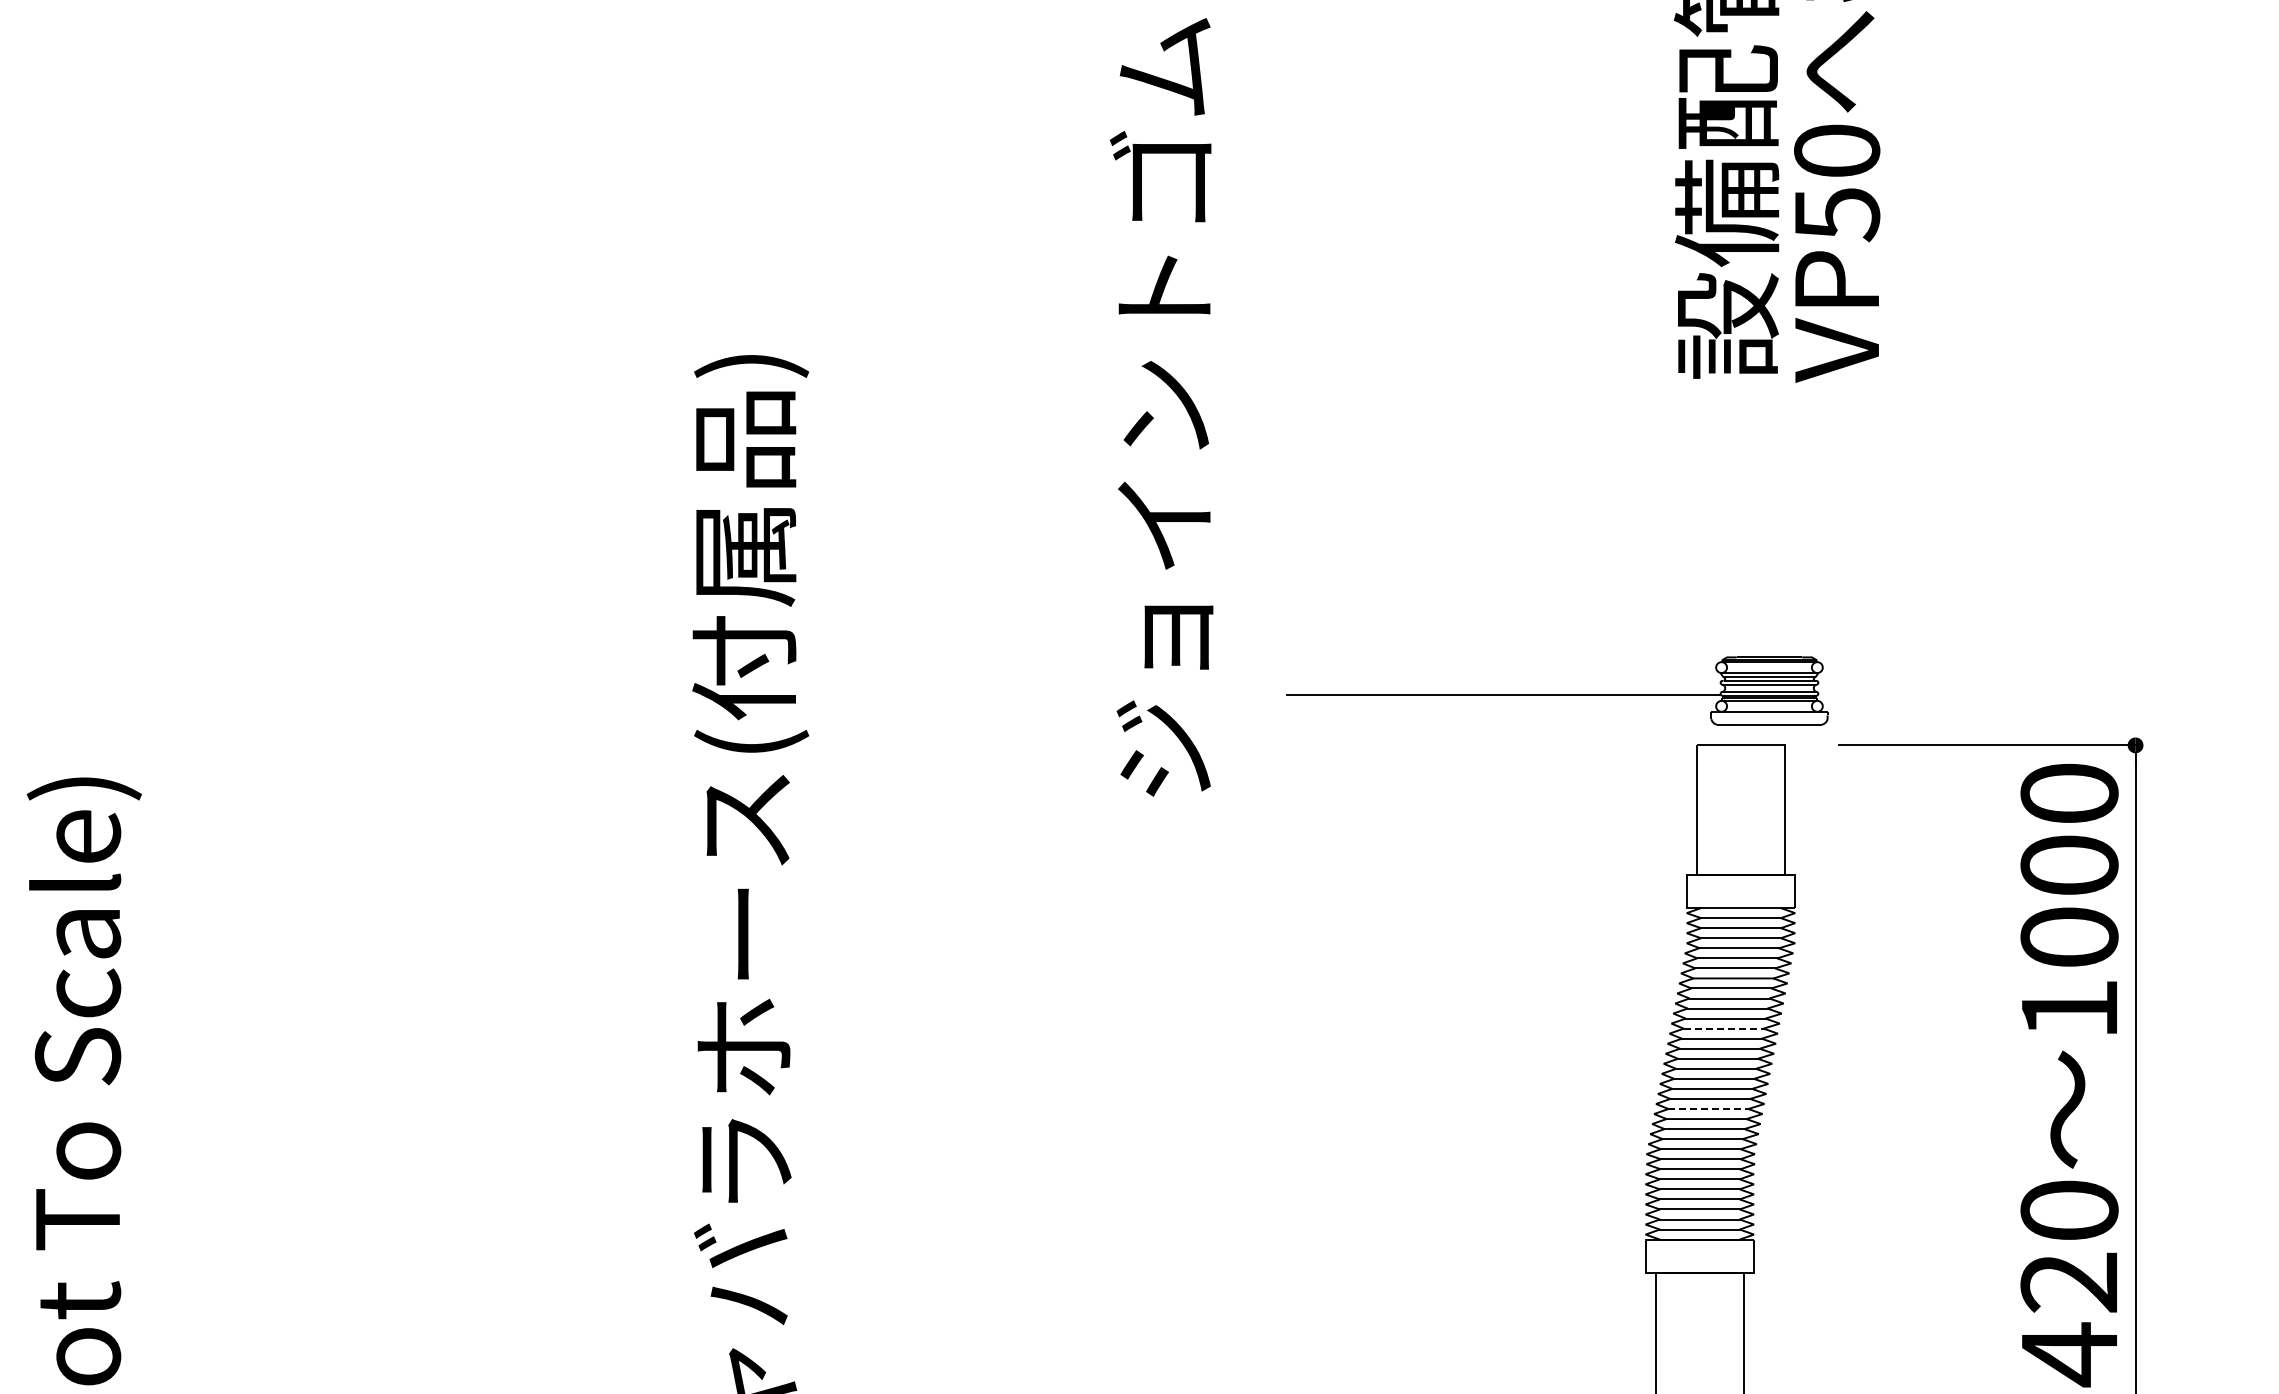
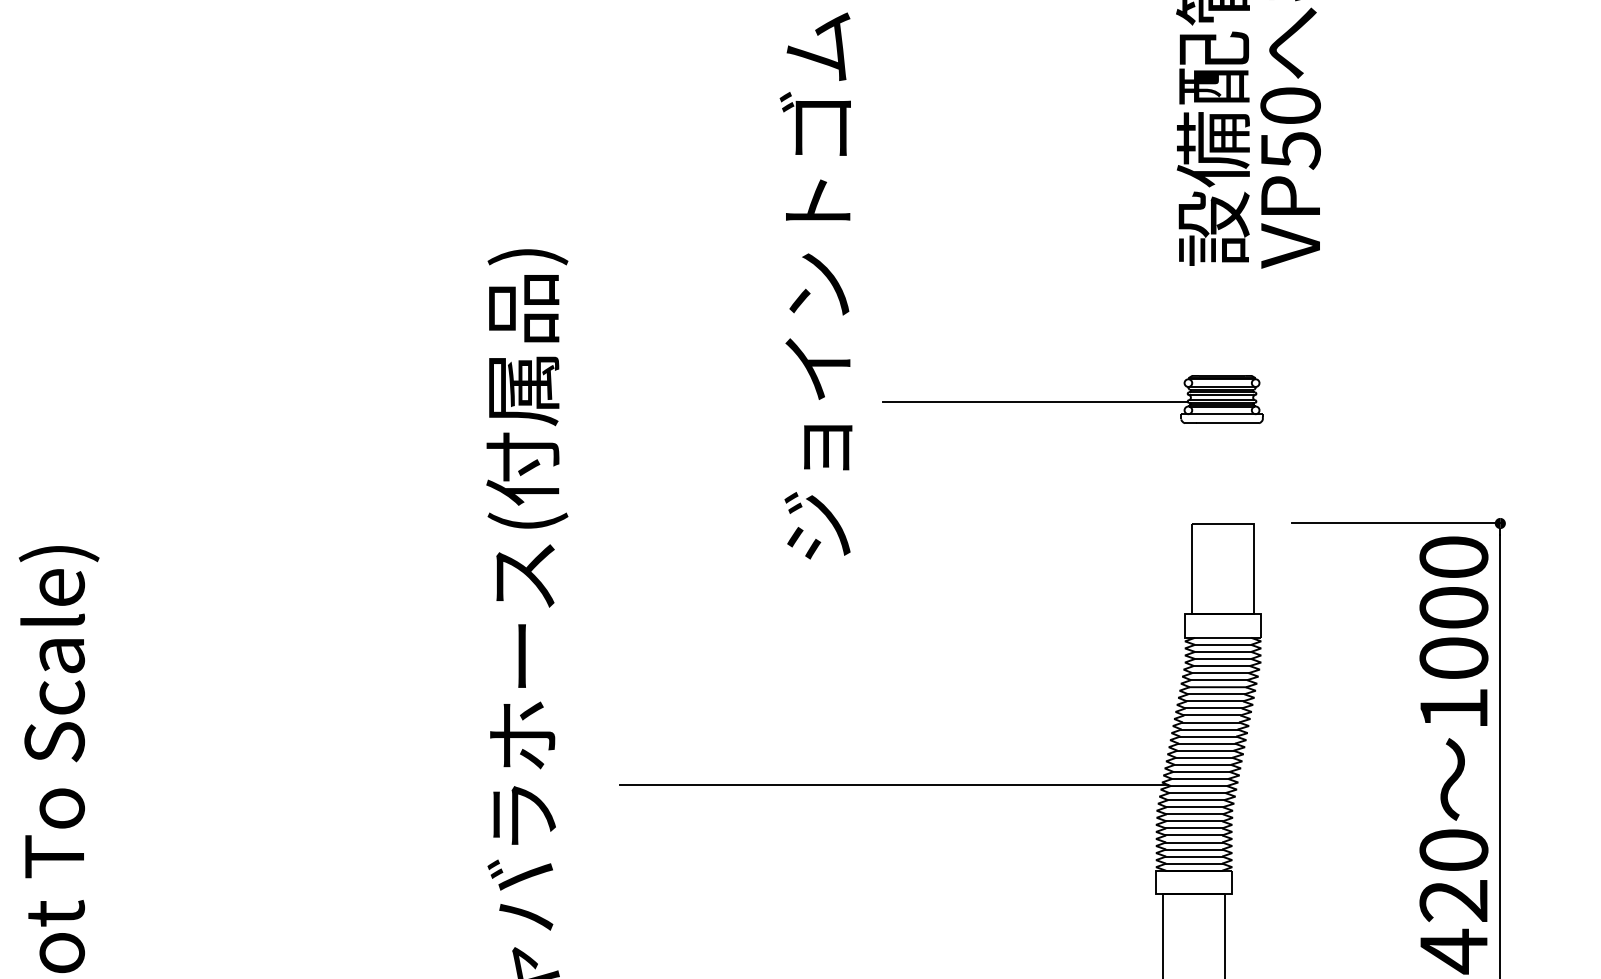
part: (1557, 690) -> (1073, 399), moved
line: (1723, 1028) -> (1210, 722), dashed -> solid
line: (1708, 1109) -> (1200, 779), dashed -> solid
line: (1272, 1117) -> (893, 784), added

